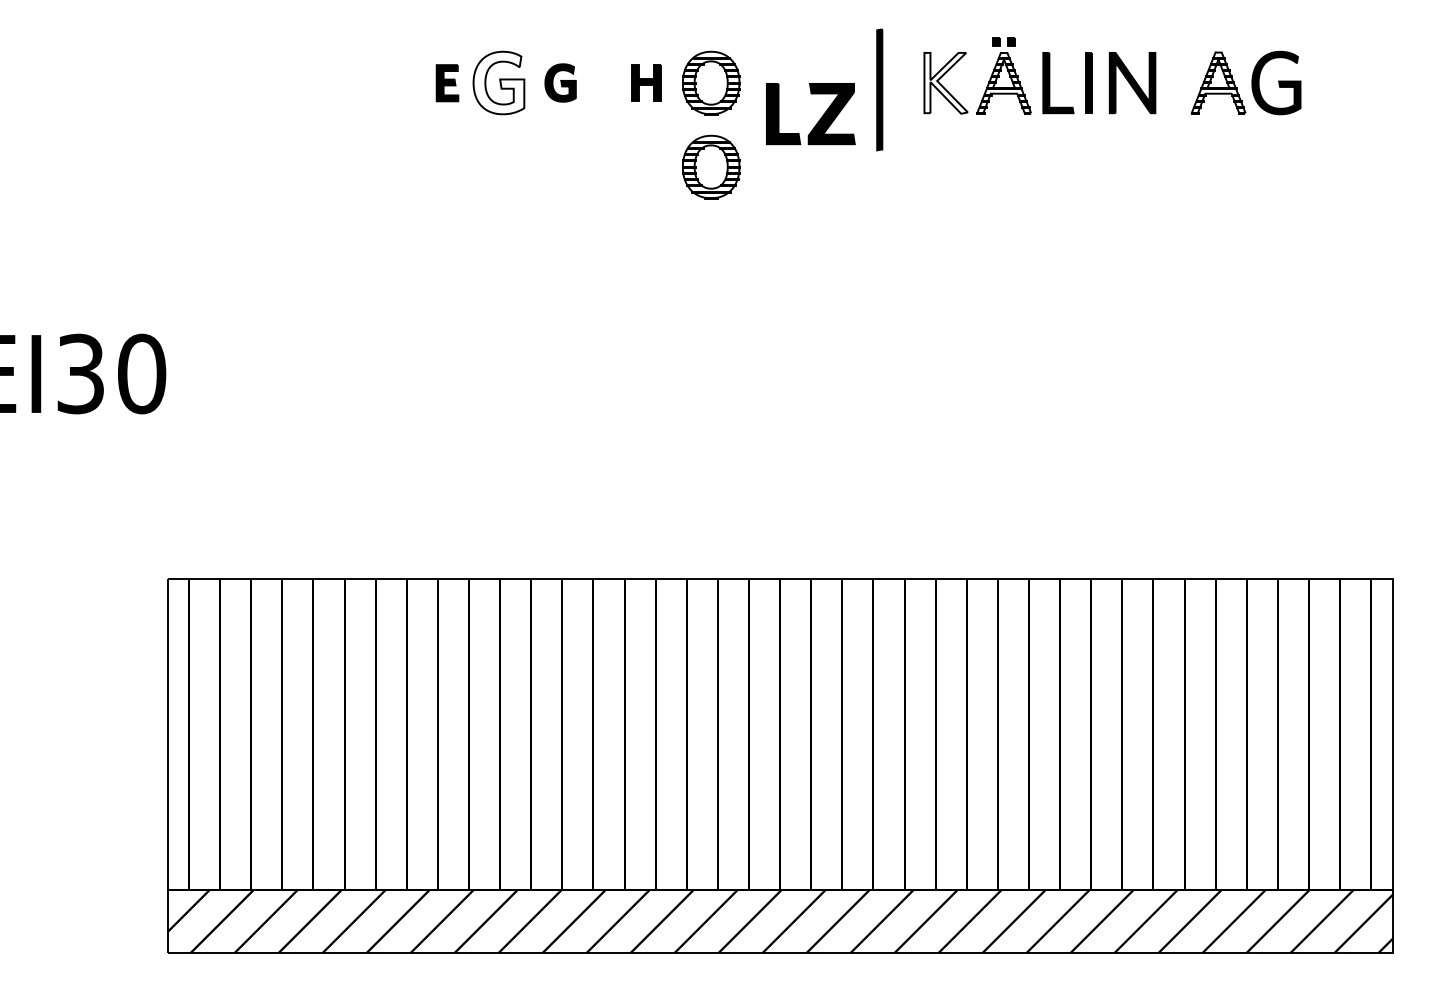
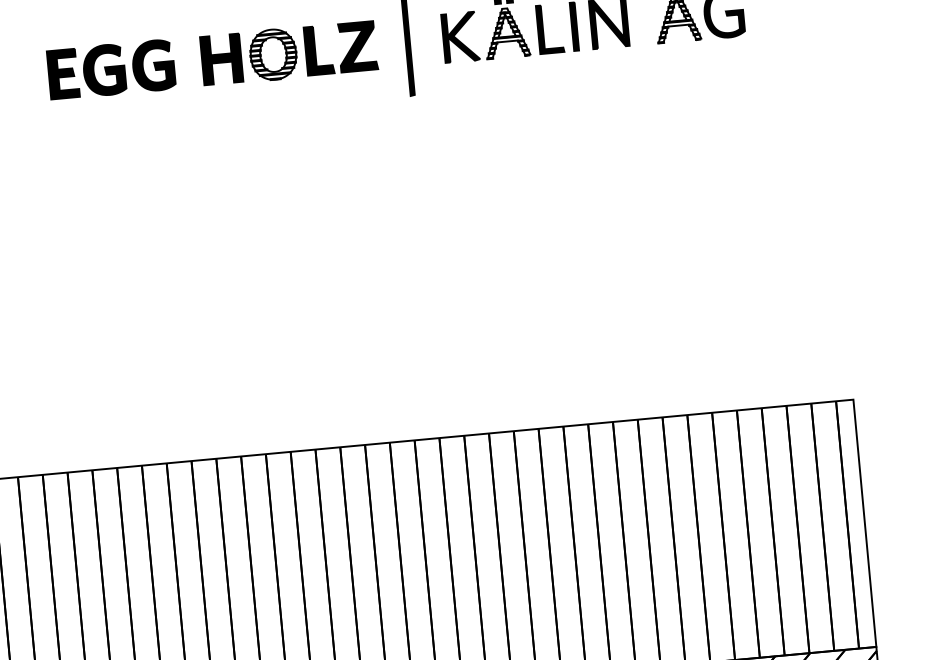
fill: (498, 82) -> (103, 69), added
part: (560, 82) -> (153, 65), size x1.67
part: (646, 82) -> (221, 58), size x1.67
fill: (945, 82) -> (460, 36), added
part: (447, 83) -> (63, 74), size x1.67
part: (818, 120) -> (347, 52), moved
part: (711, 166) -> (279, 121), removed

